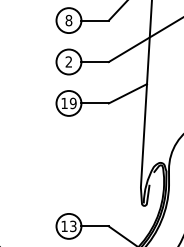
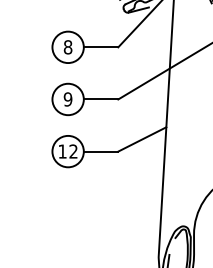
text: (68, 61) -> (67, 98), 2 -> 9
text: (72, 103) -> (72, 151), 19 -> 12

